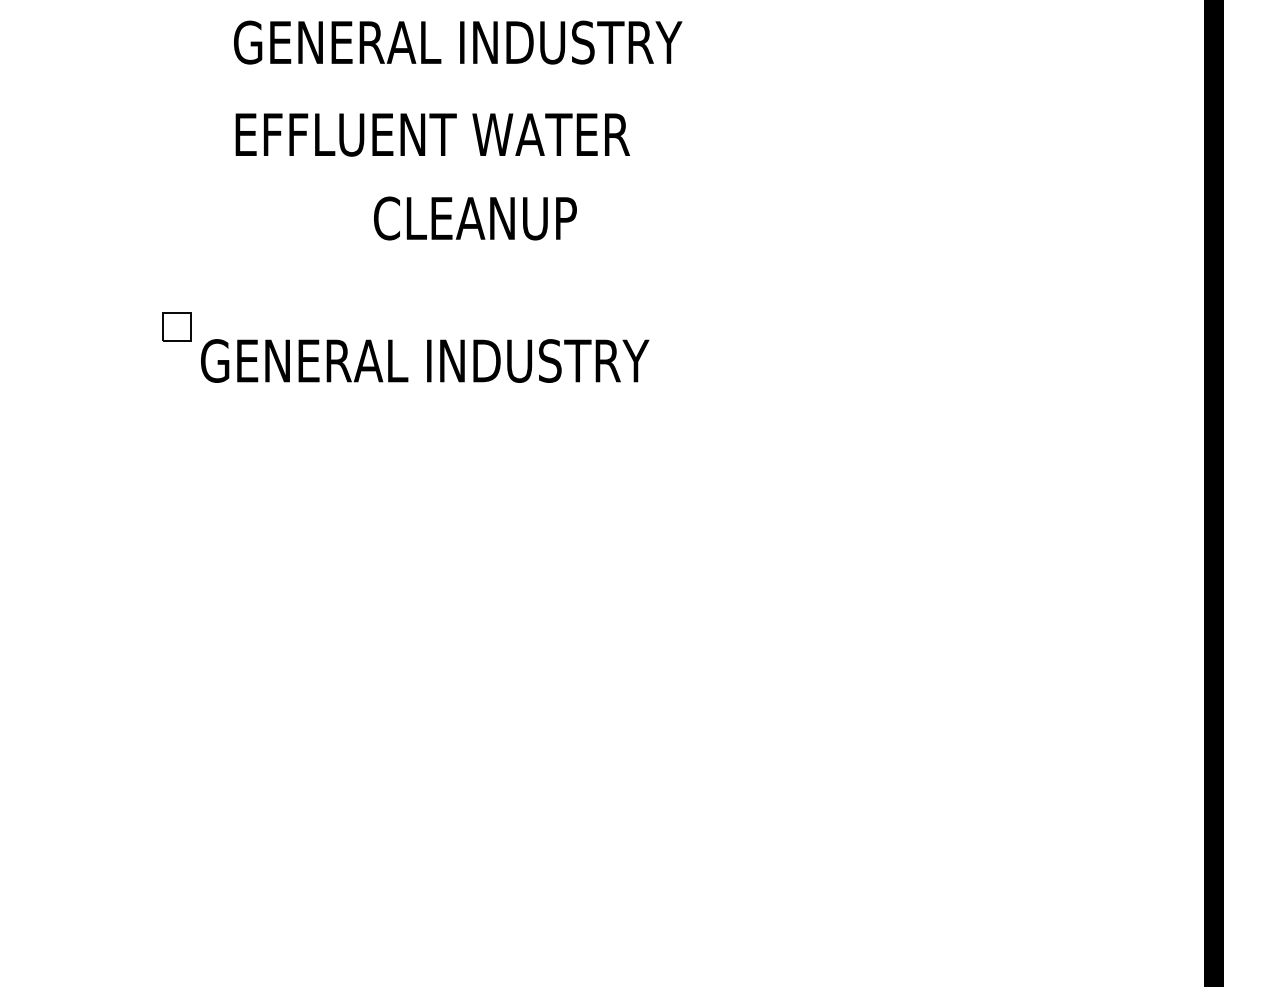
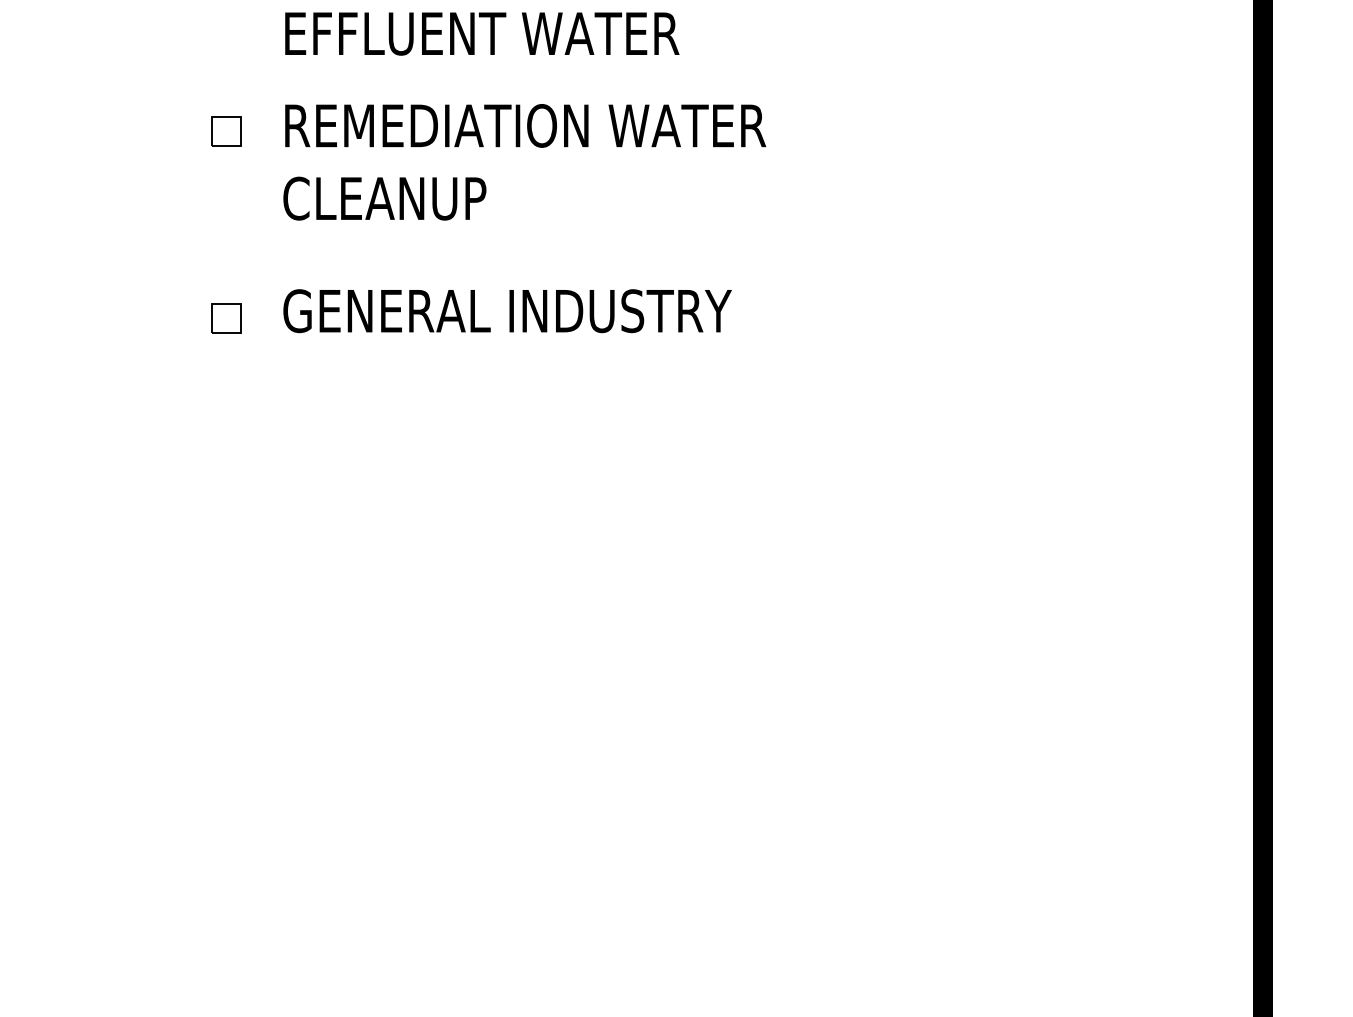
text: (458, 42) -> (507, 33), GENERAL INDUSTRY -> EFFLUENT WATER
text: (478, 134) -> (527, 125), EFFLUENT WATER -> REMEDIATION WATER
part: (177, 140) -> (226, 131), added
text: (475, 218) -> (384, 198), moved
text: (425, 361) -> (507, 311), moved

